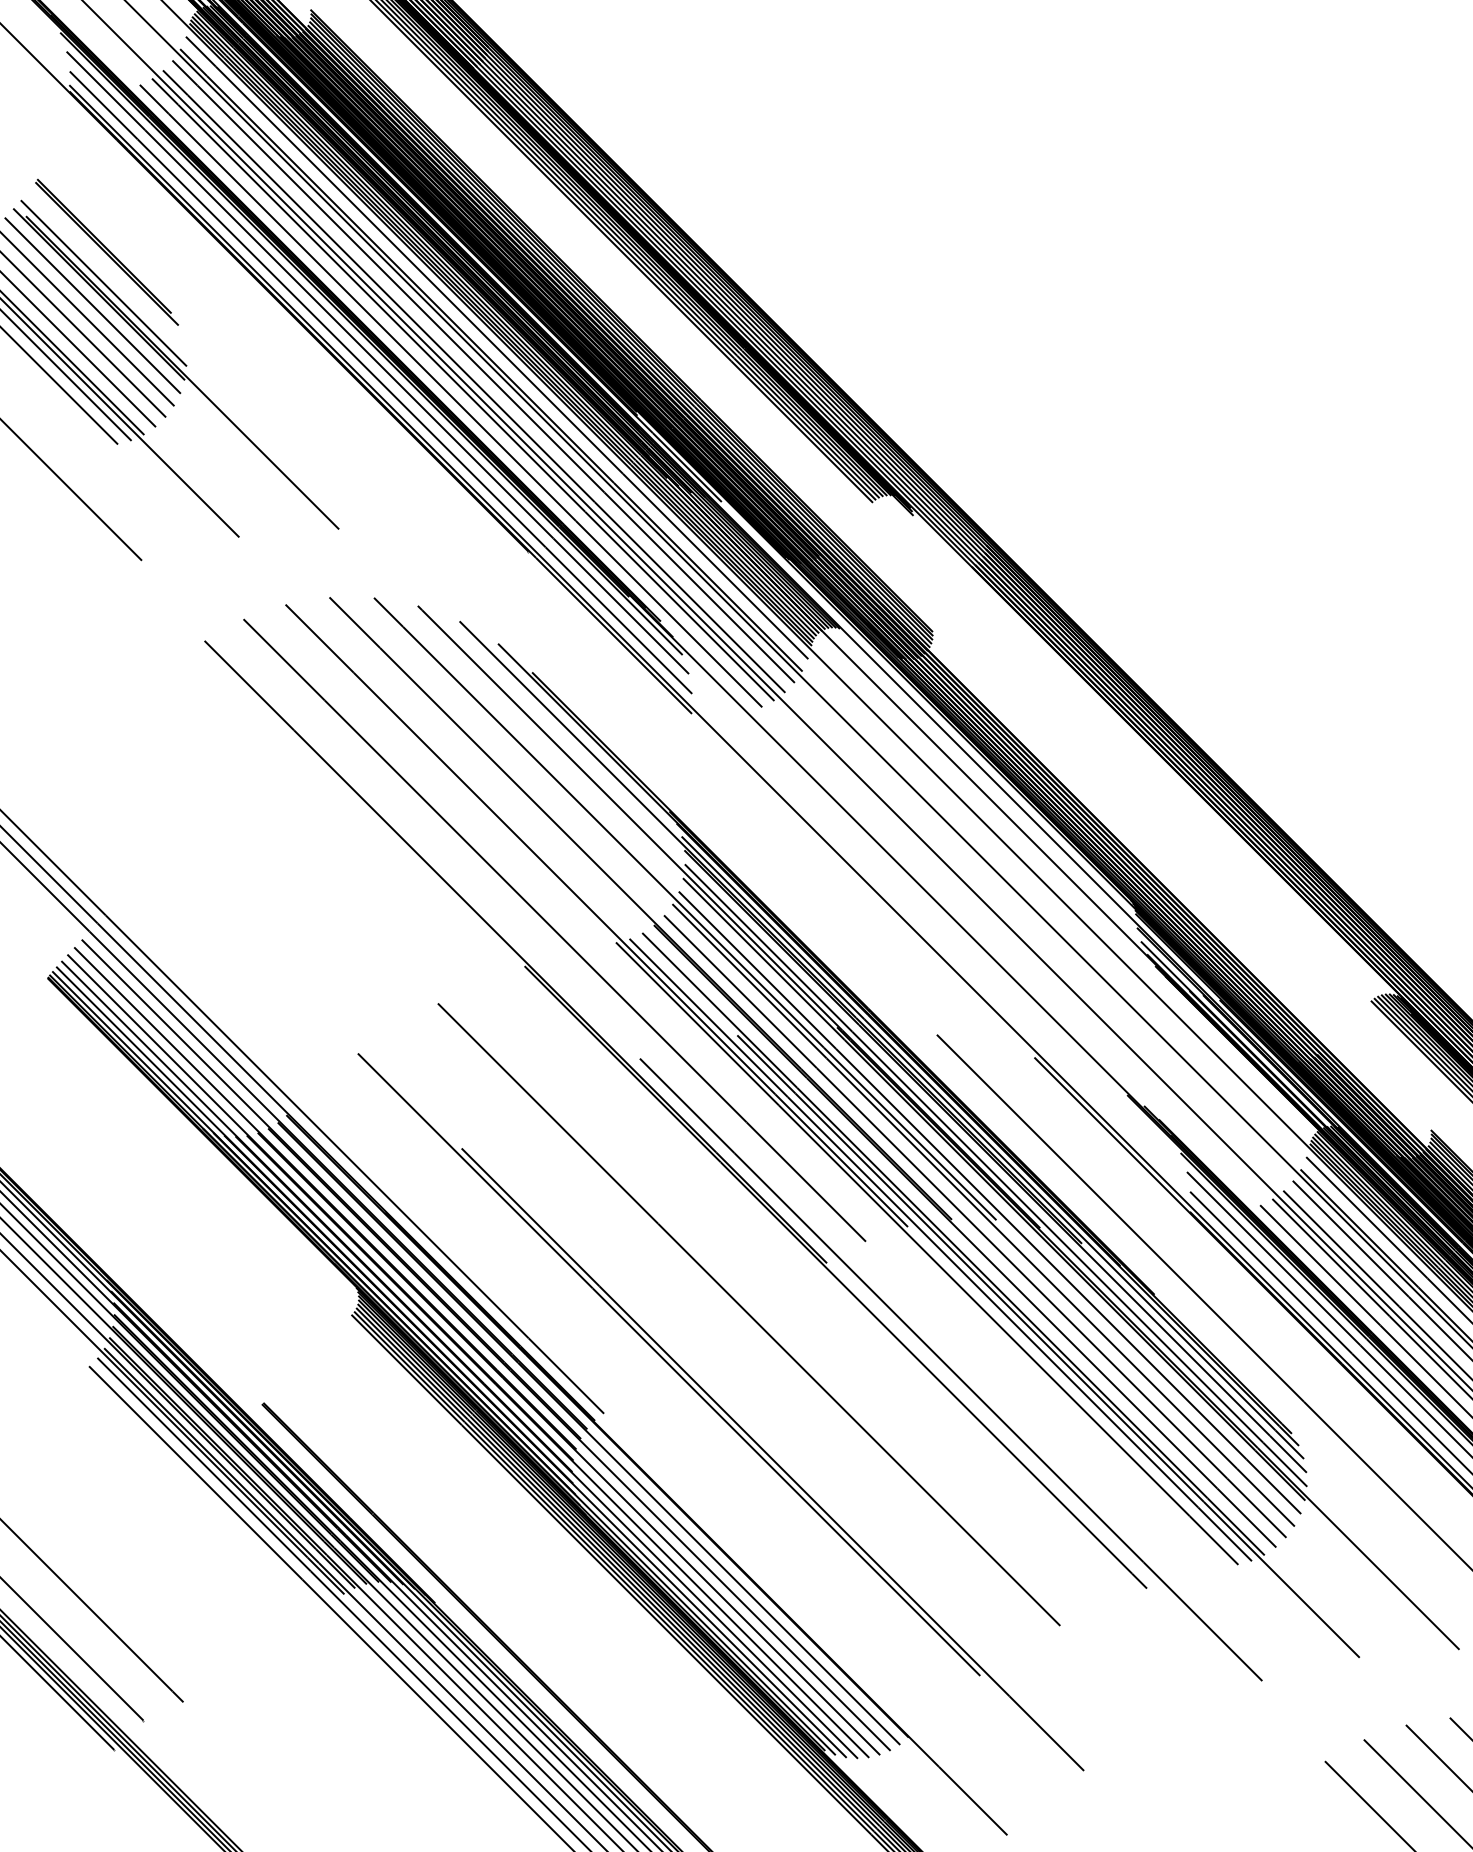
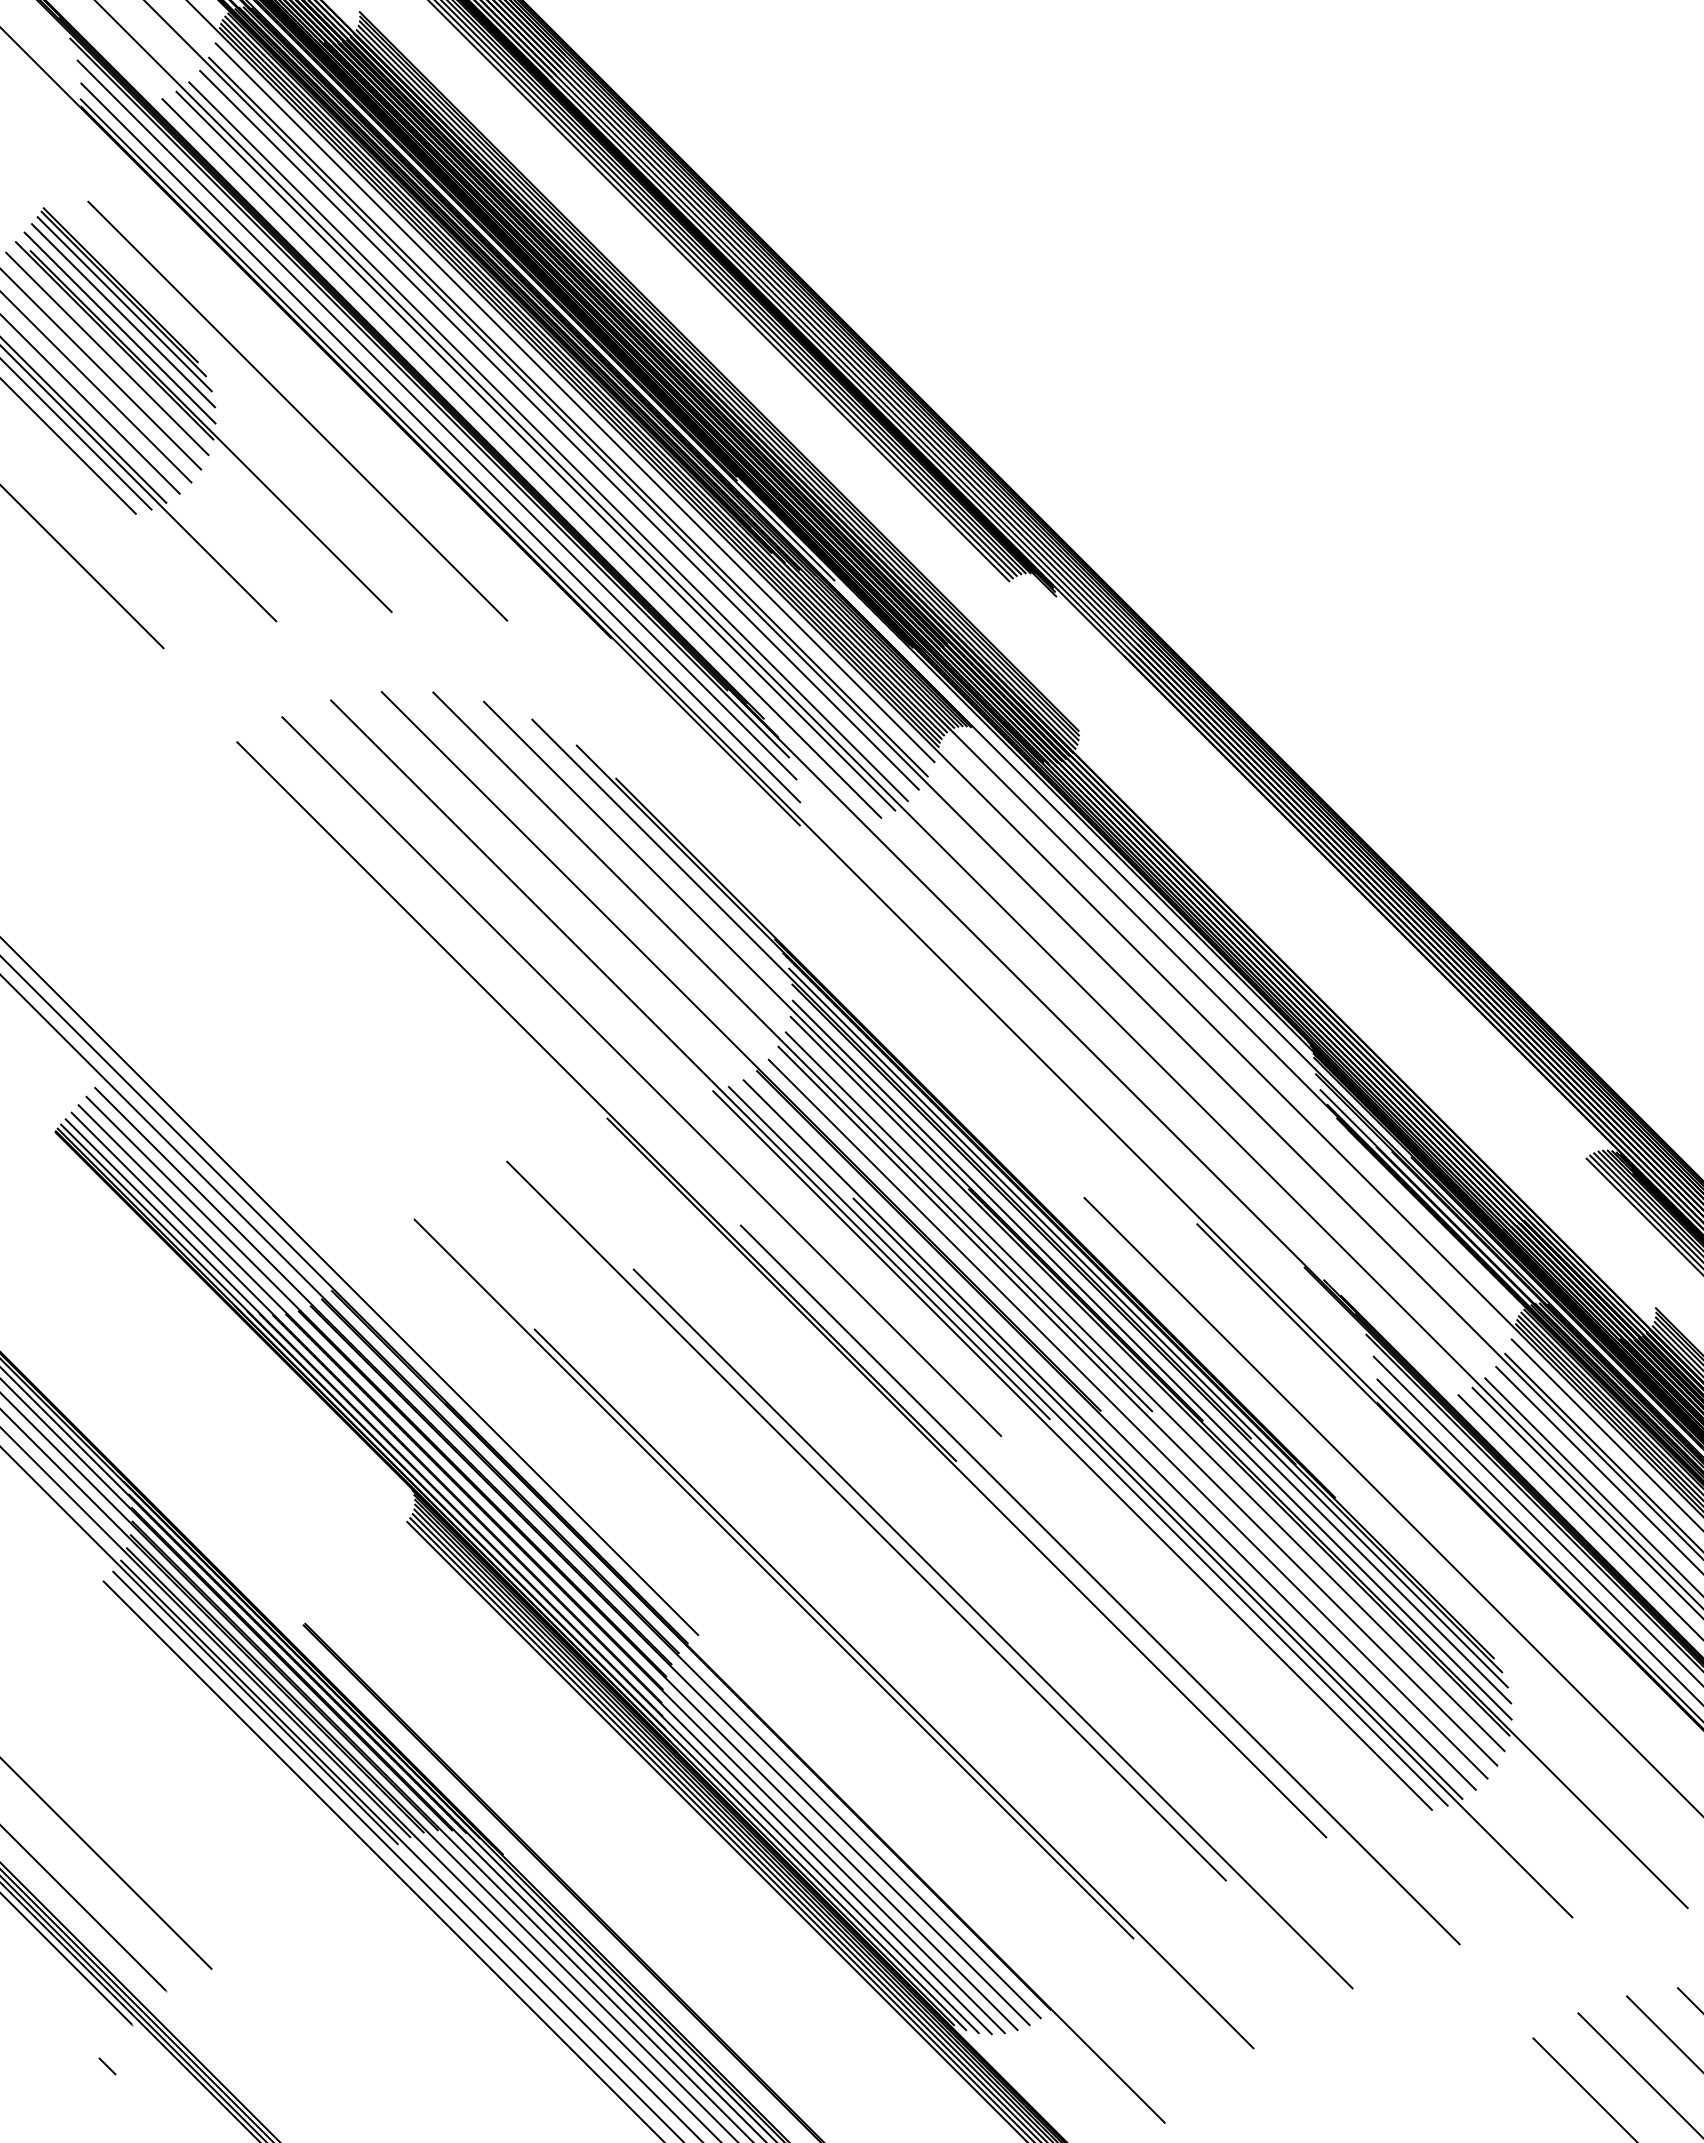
line: (107, 262) -> (124, 303), added
line: (106, 272) -> (123, 315), added
line: (257, 355) -> (297, 411), added
line: (857, 1407) -> (992, 1628), added
line: (92, 1785) -> (107, 2065), added

